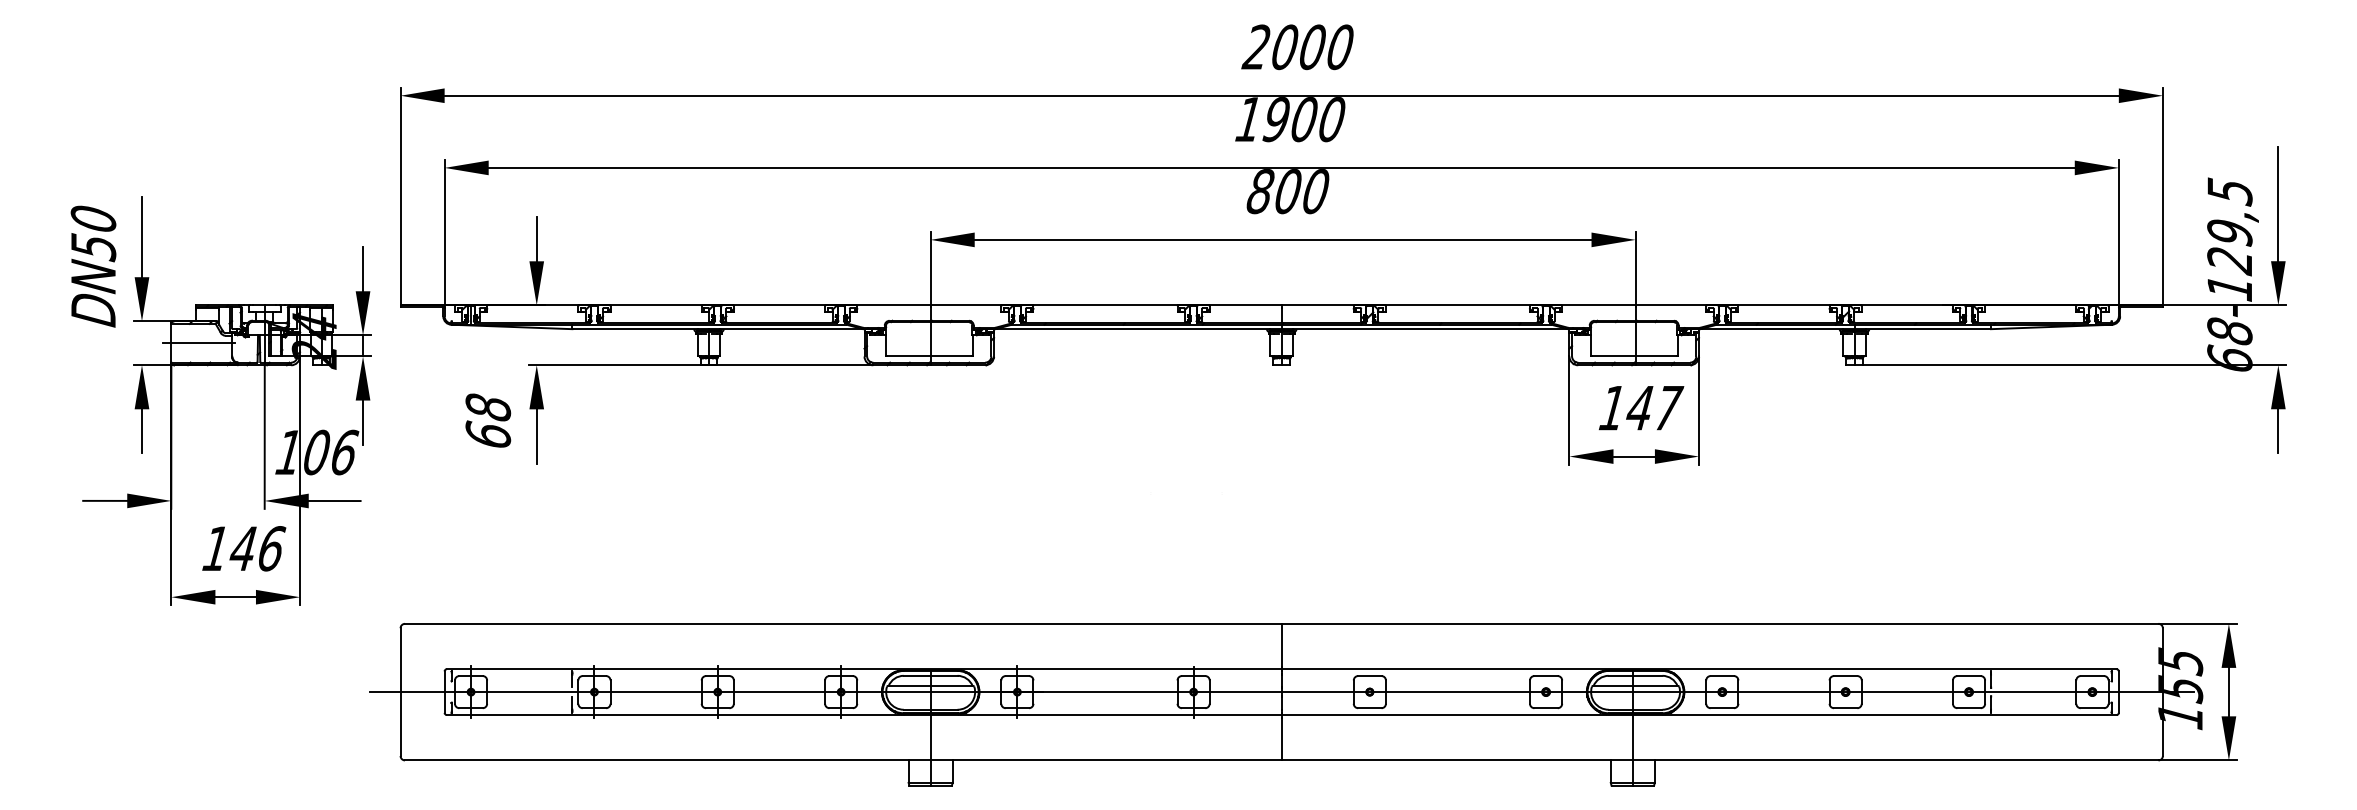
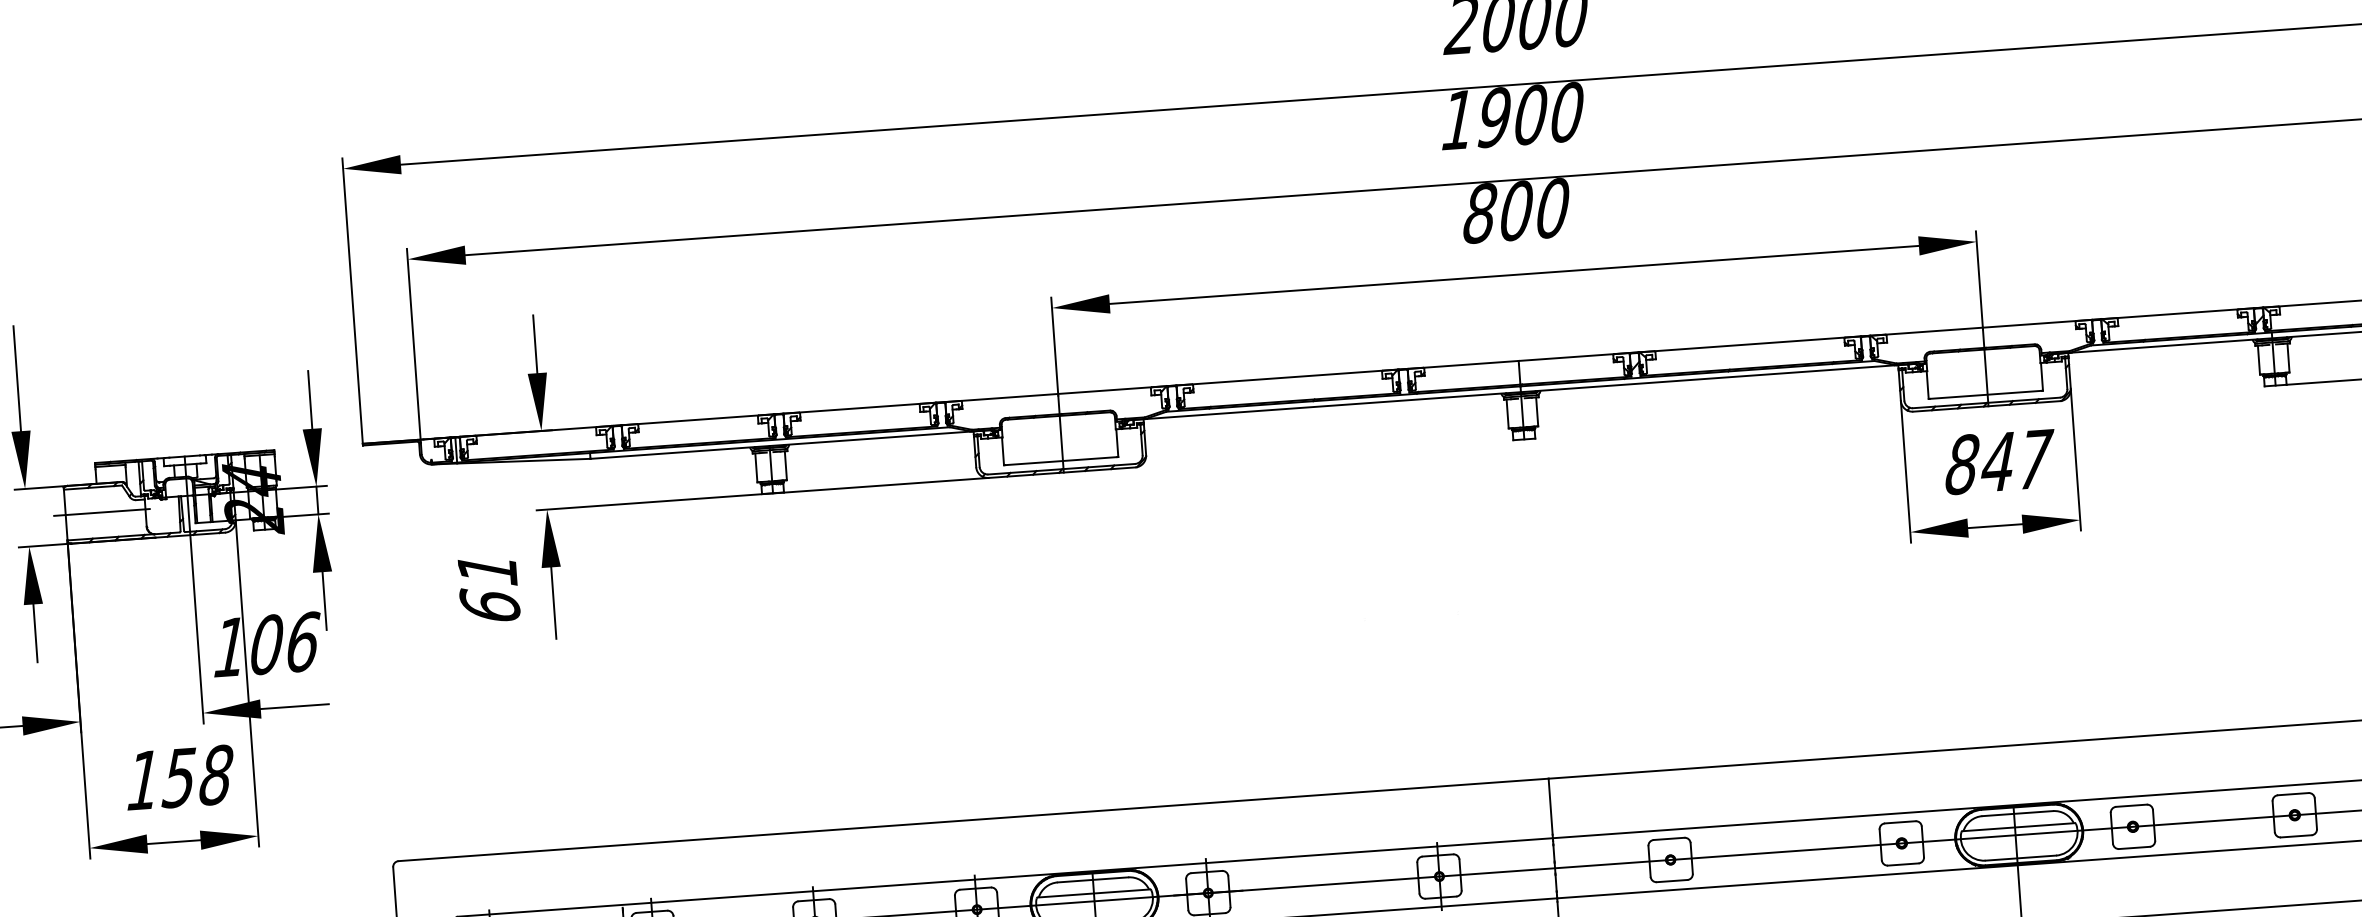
text: (488, 407) -> (487, 569), 68 -> 61
text: (1612, 407) -> (1962, 463), 147 -> 847
text: (257, 548) -> (198, 776), 146 -> 158

